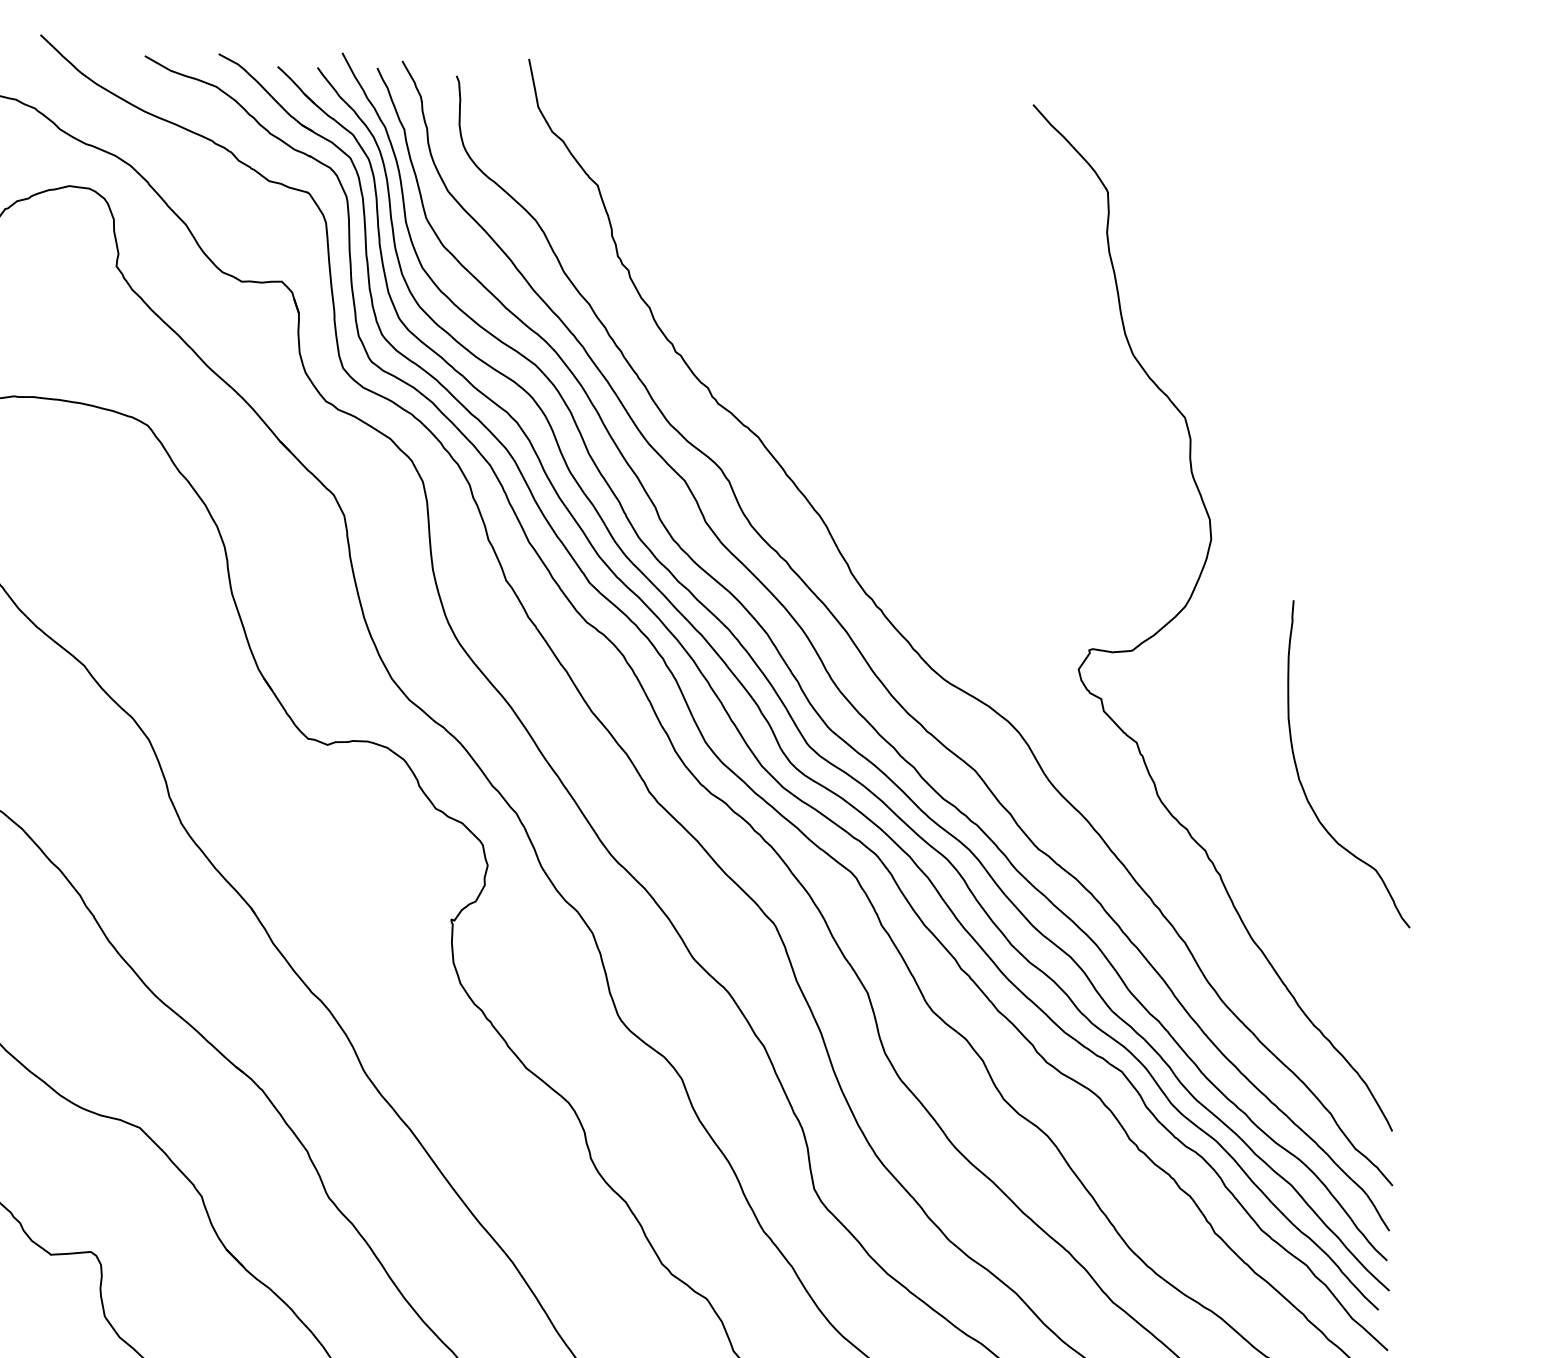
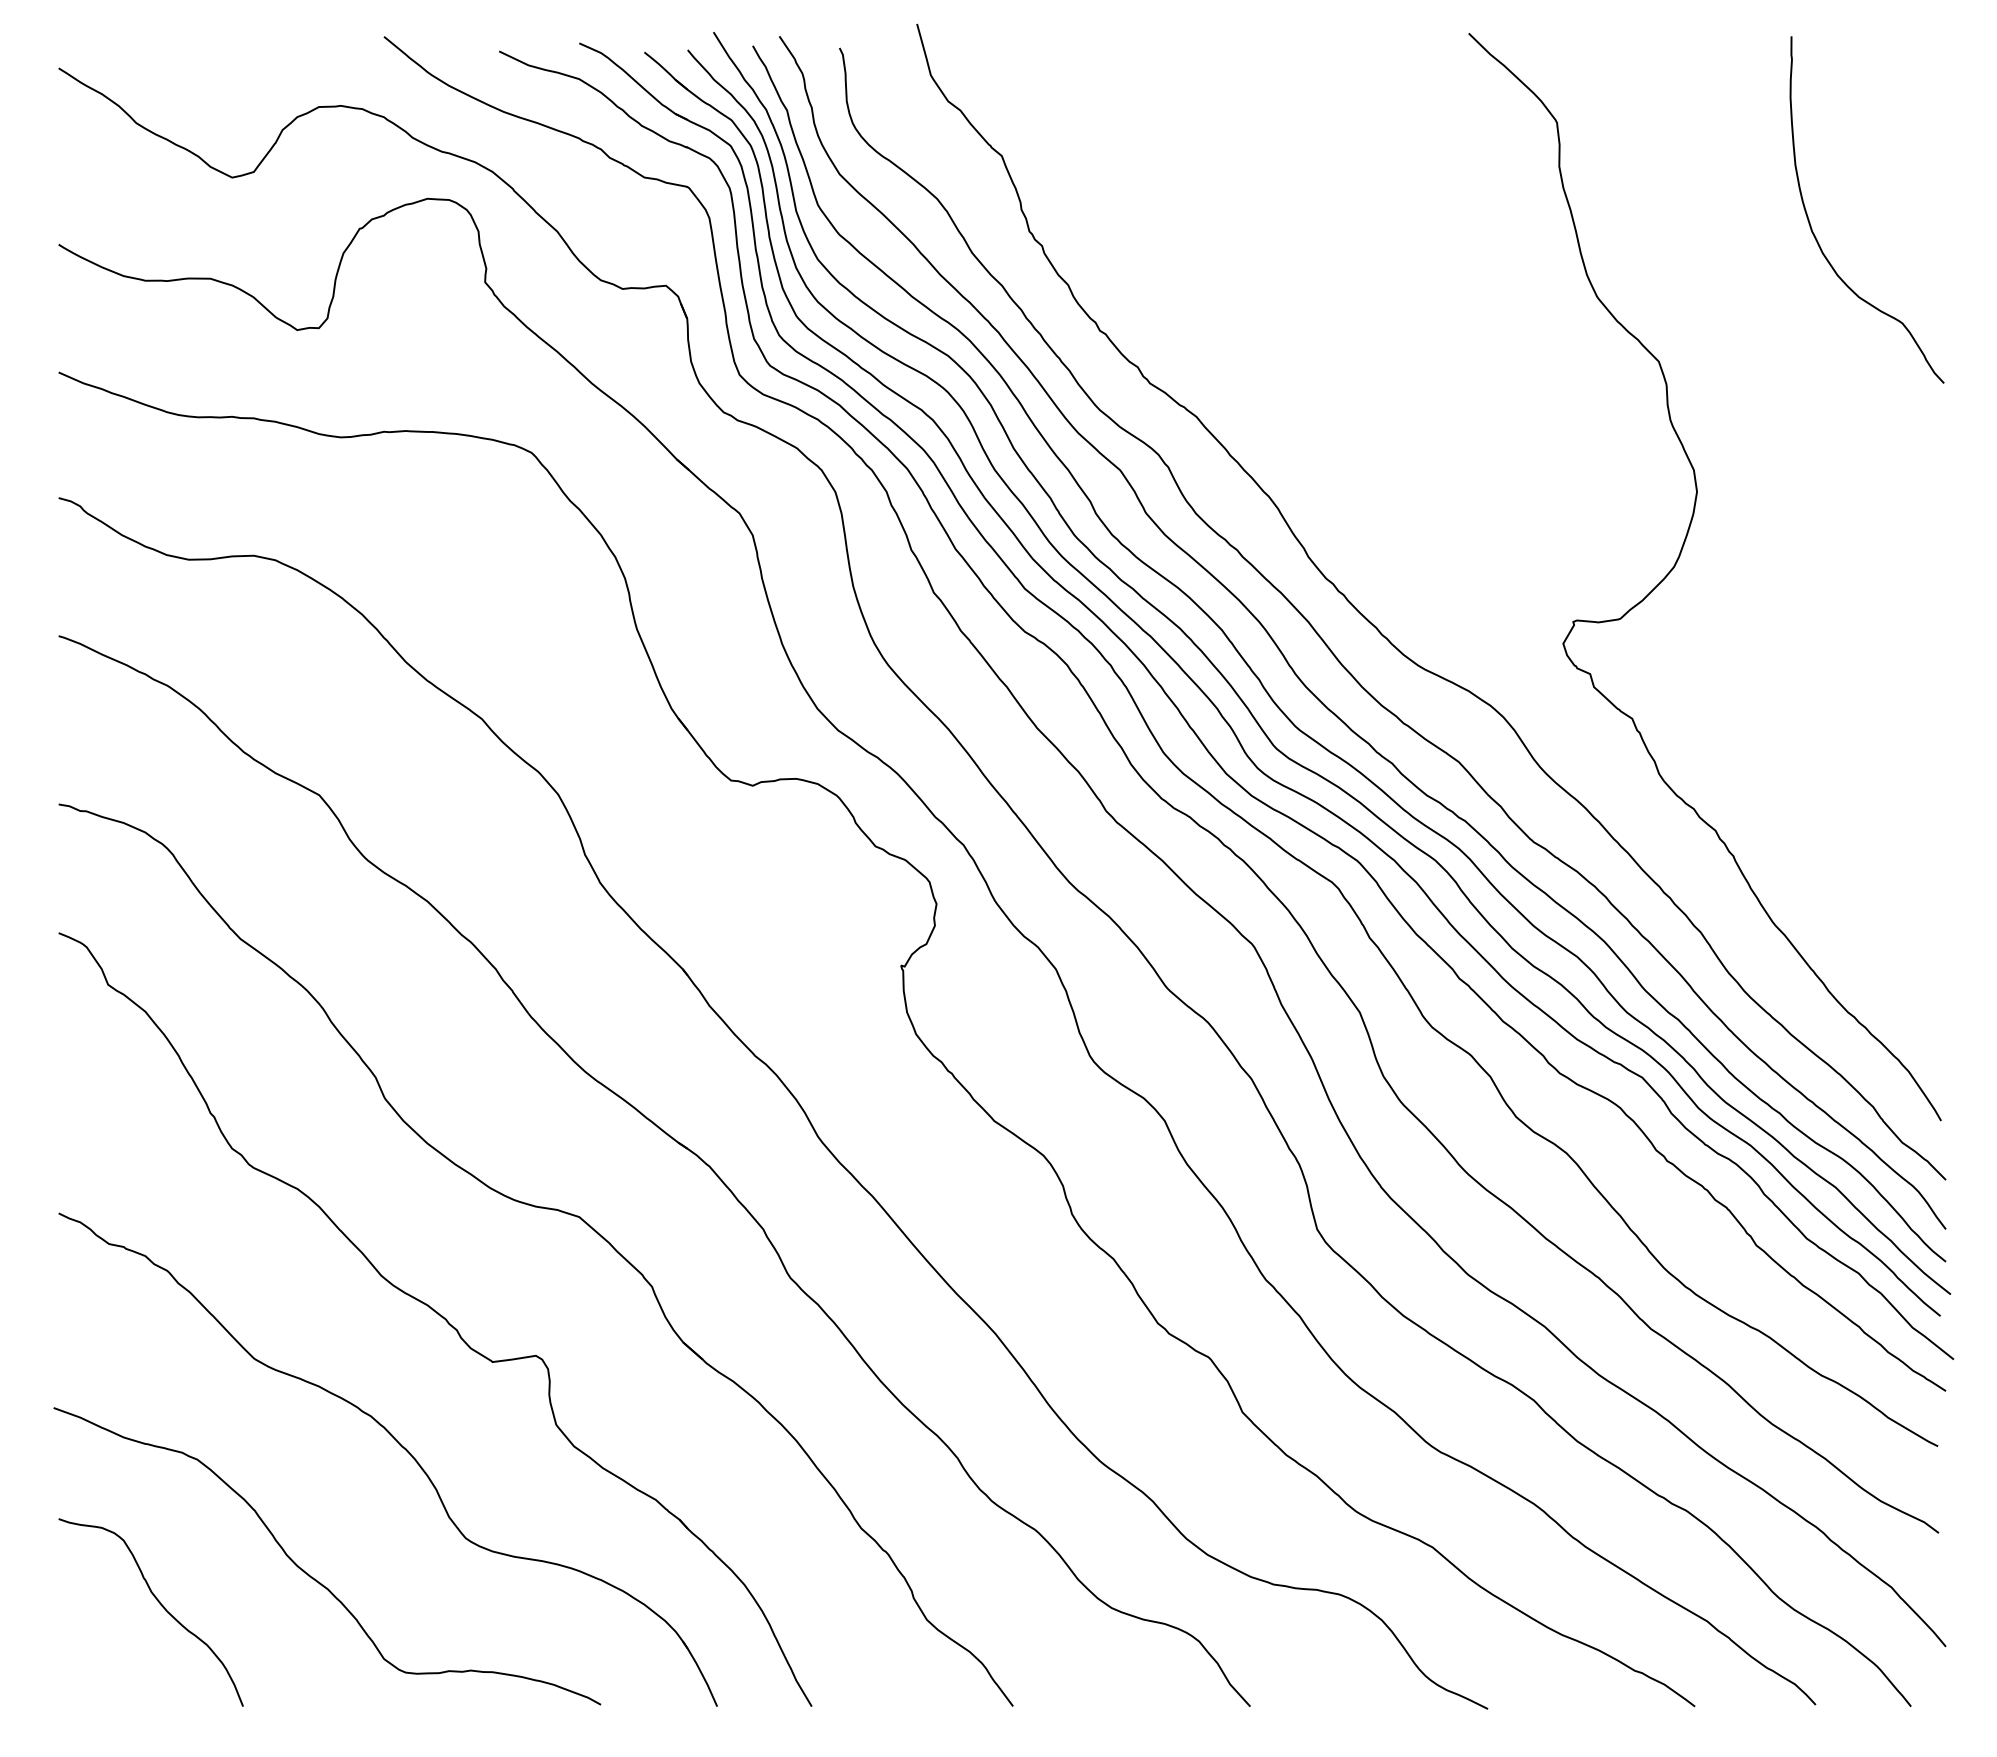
curve: (1299, 777) -> (1812, 228), moved

